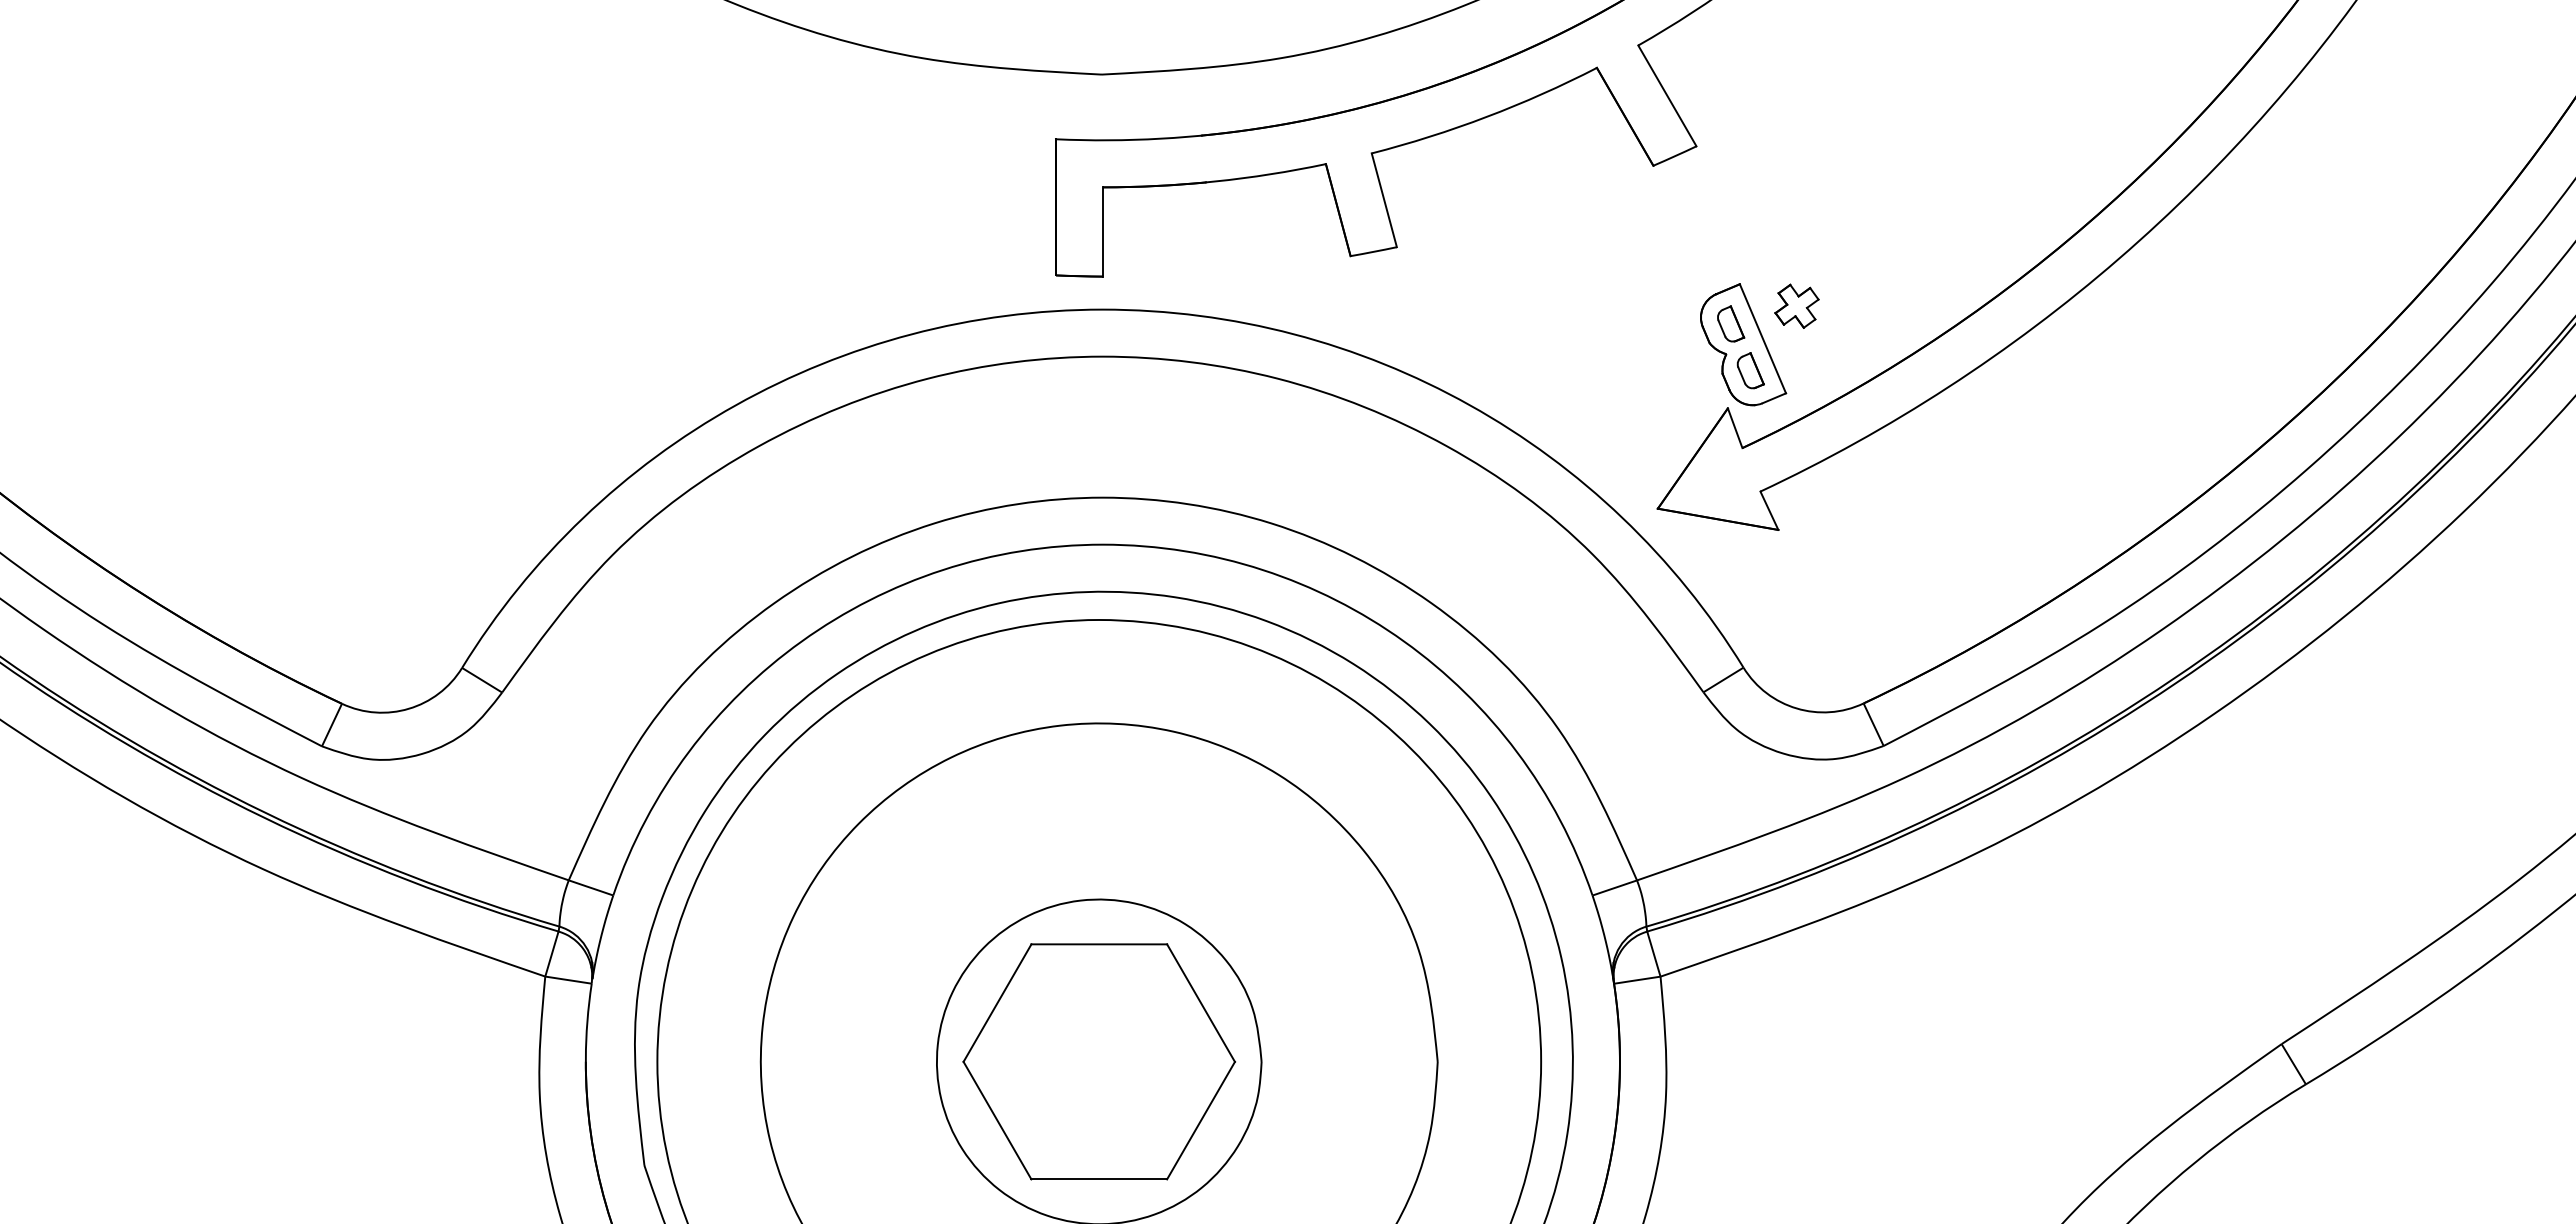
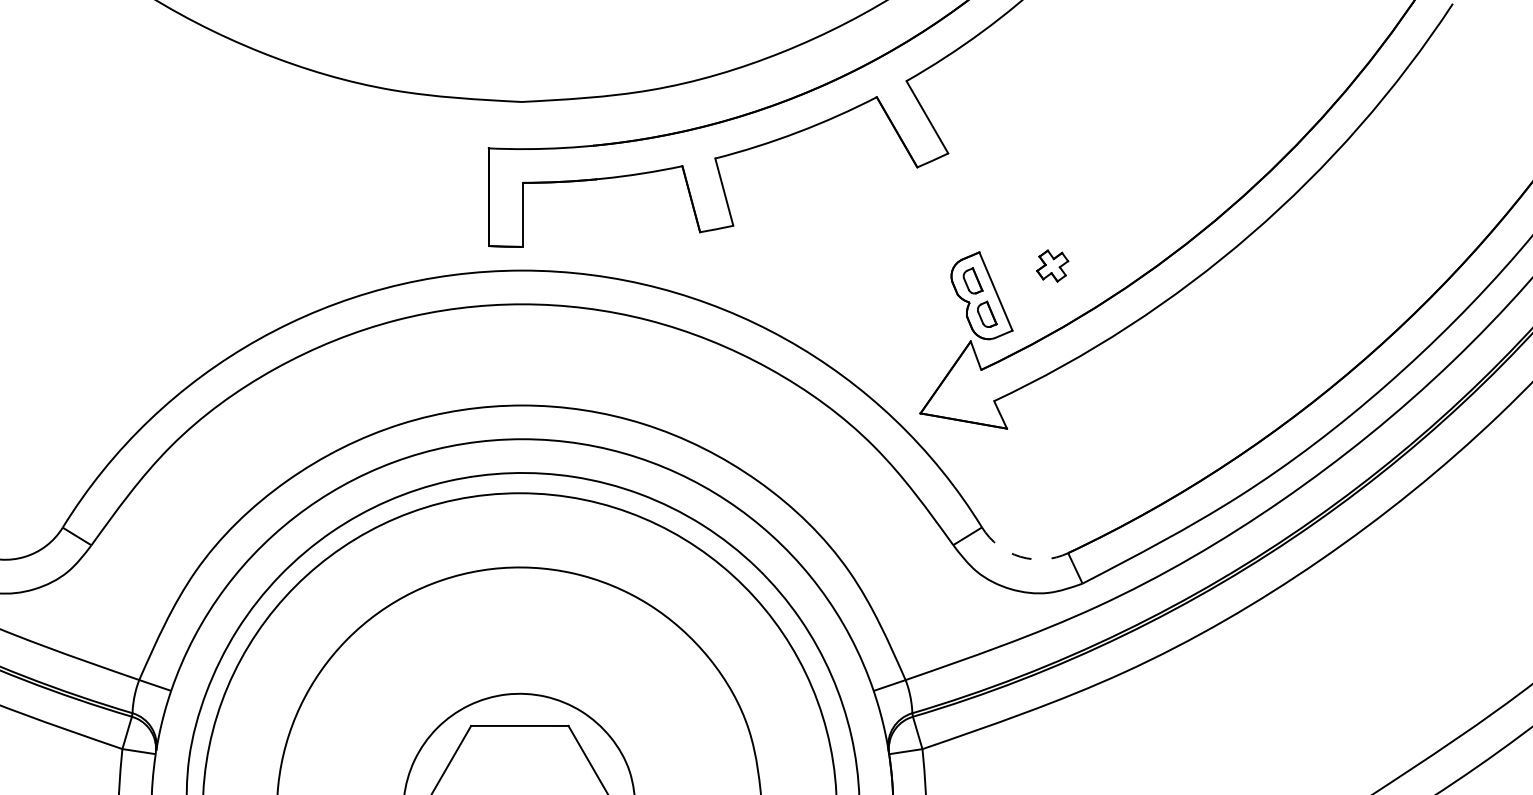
part: (1796, 305) -> (1052, 265), moved
arc: (1796, 708) -> (1020, 556), solid -> dashed

